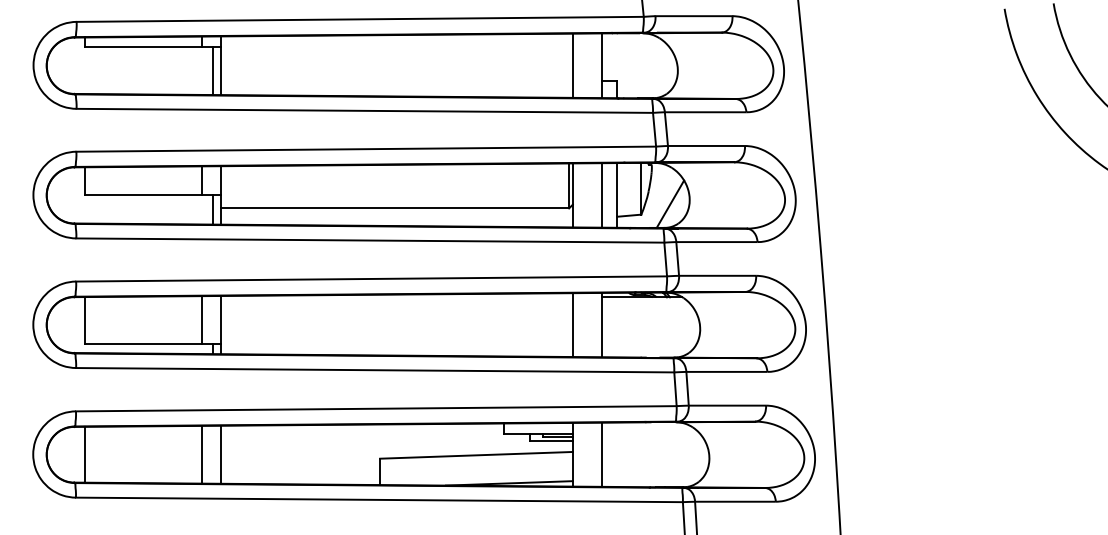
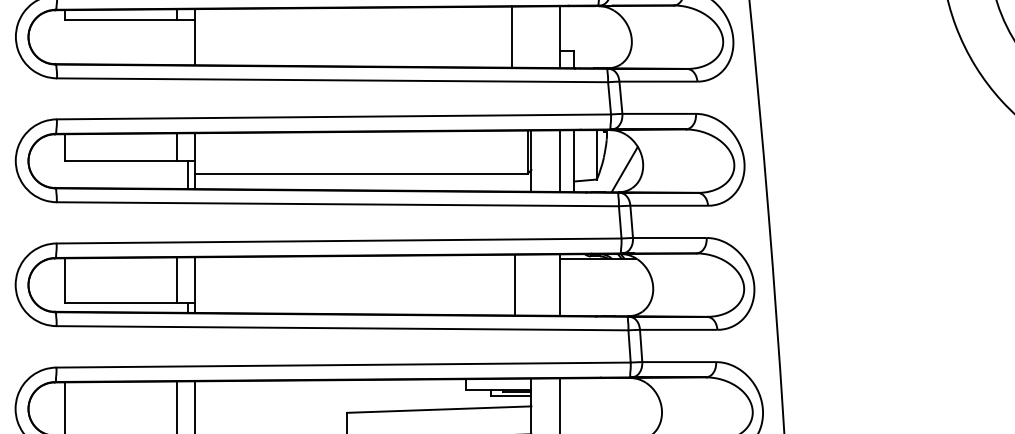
line: (572, 65) -> (512, 36), moved
line: (213, 71) -> (187, 42), removed
line: (572, 325) -> (514, 285), moved

